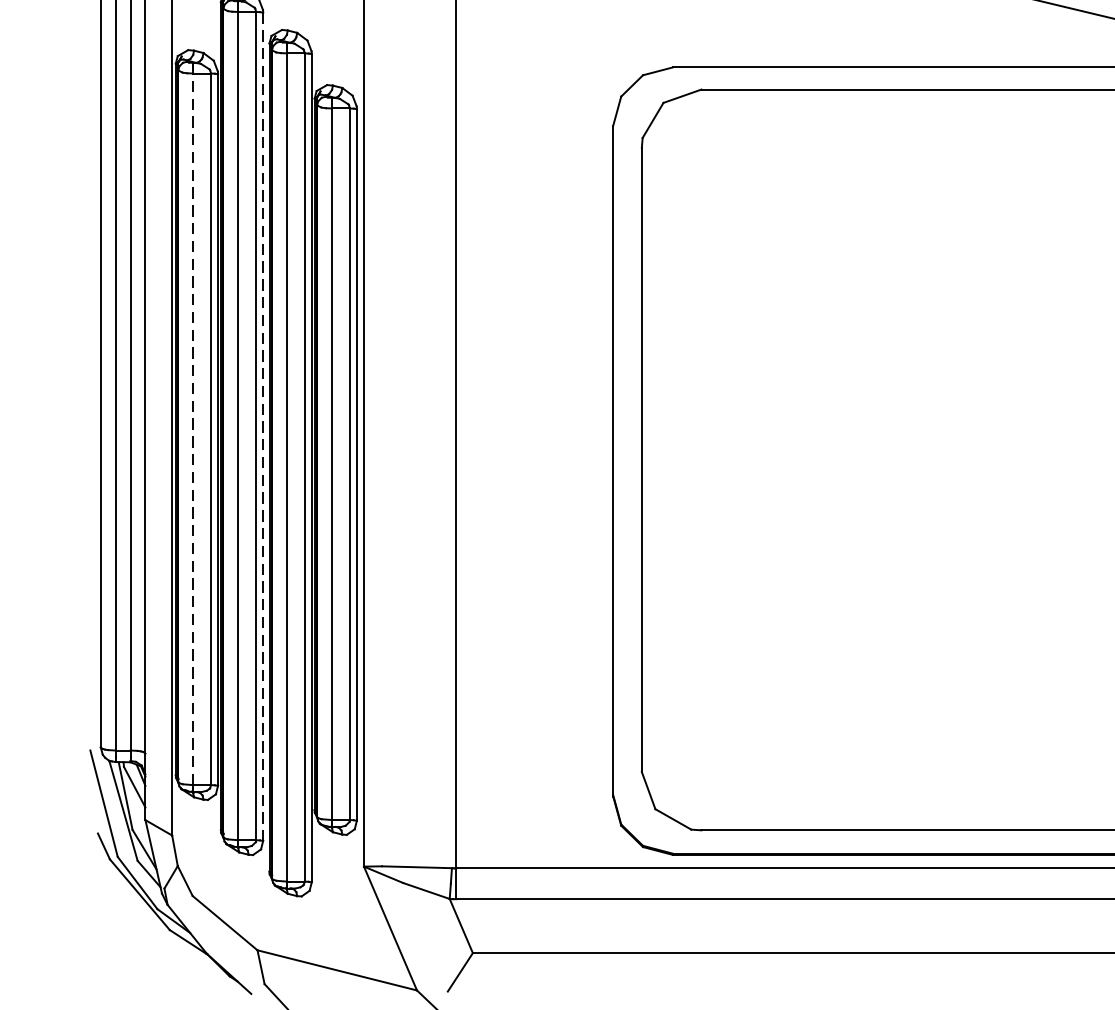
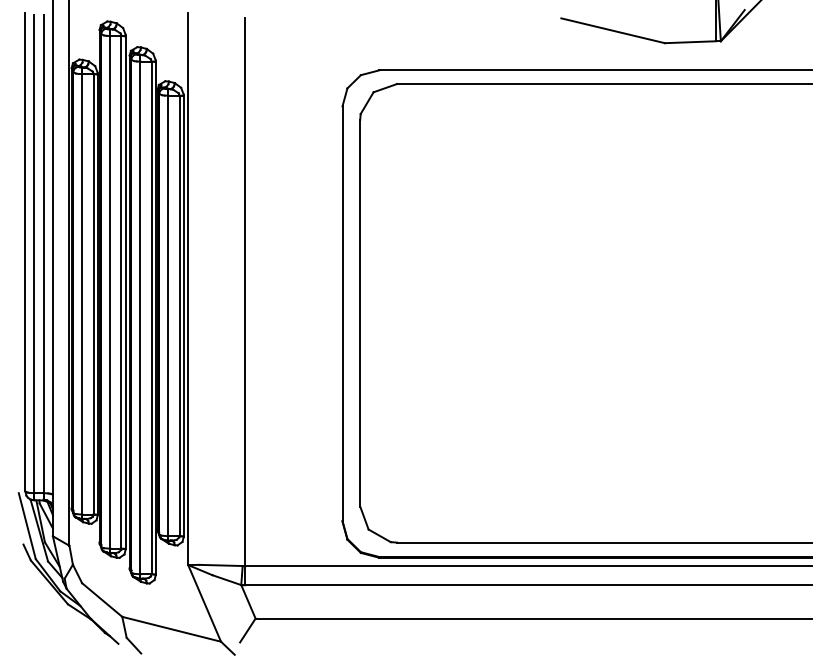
line: (193, 427) -> (82, 293), dashed -> solid
line: (262, 427) -> (125, 293), dashed -> solid

